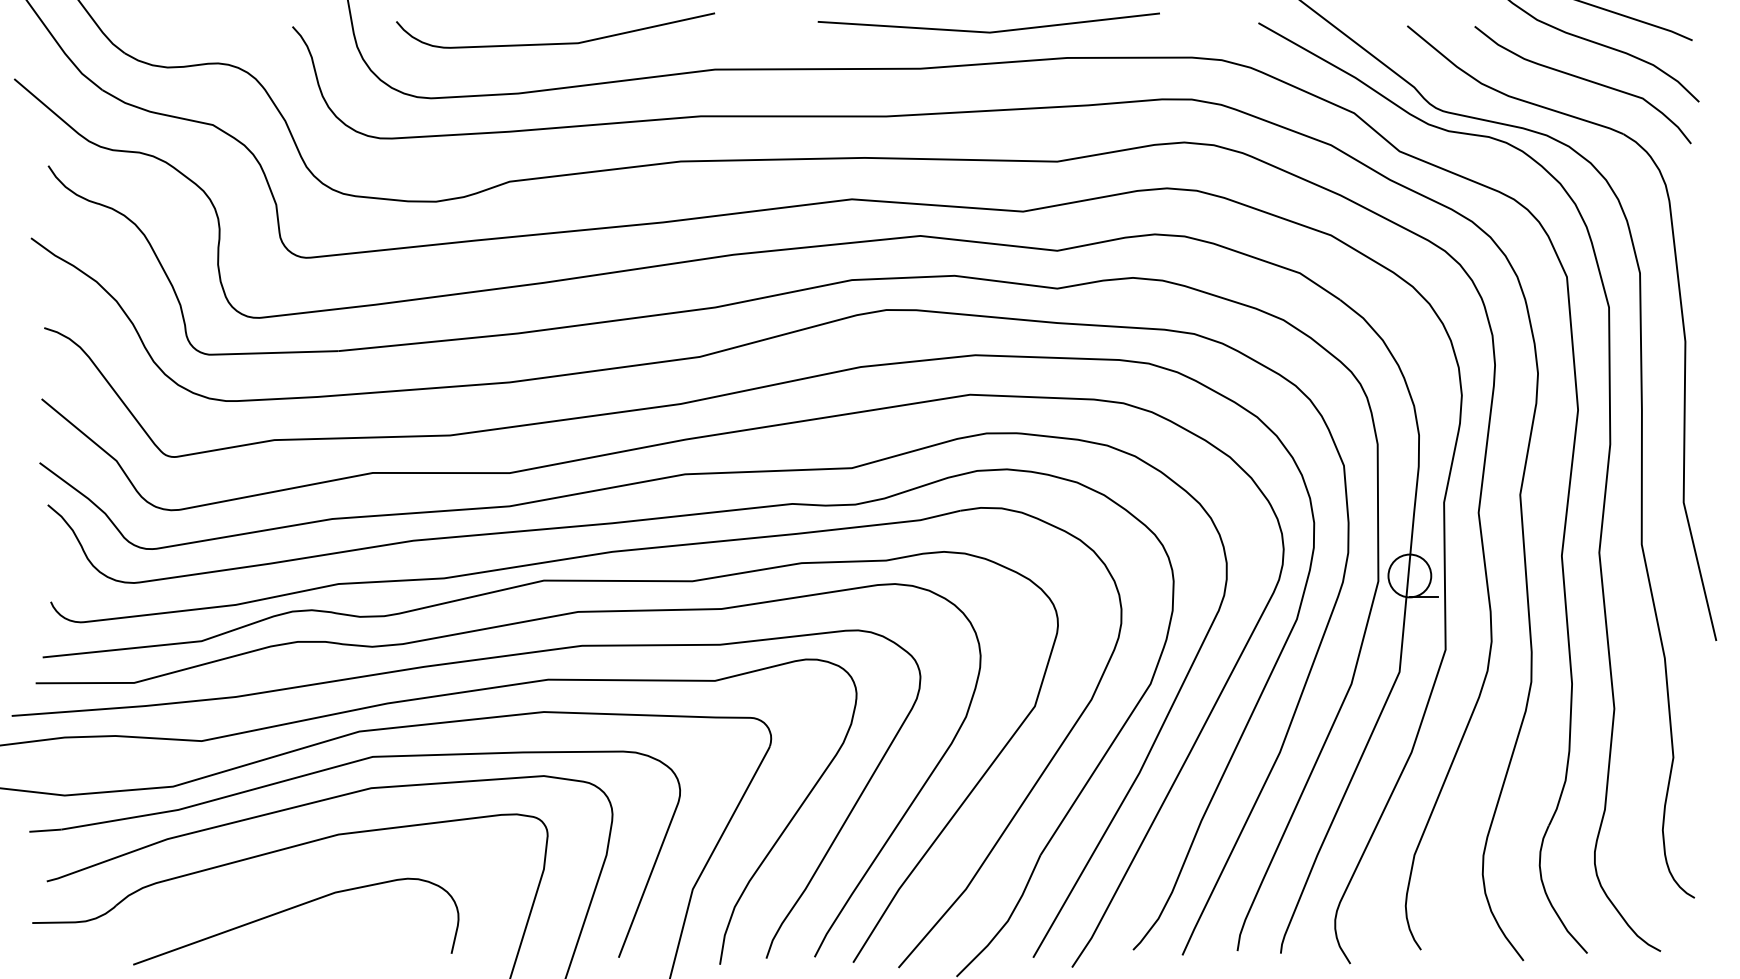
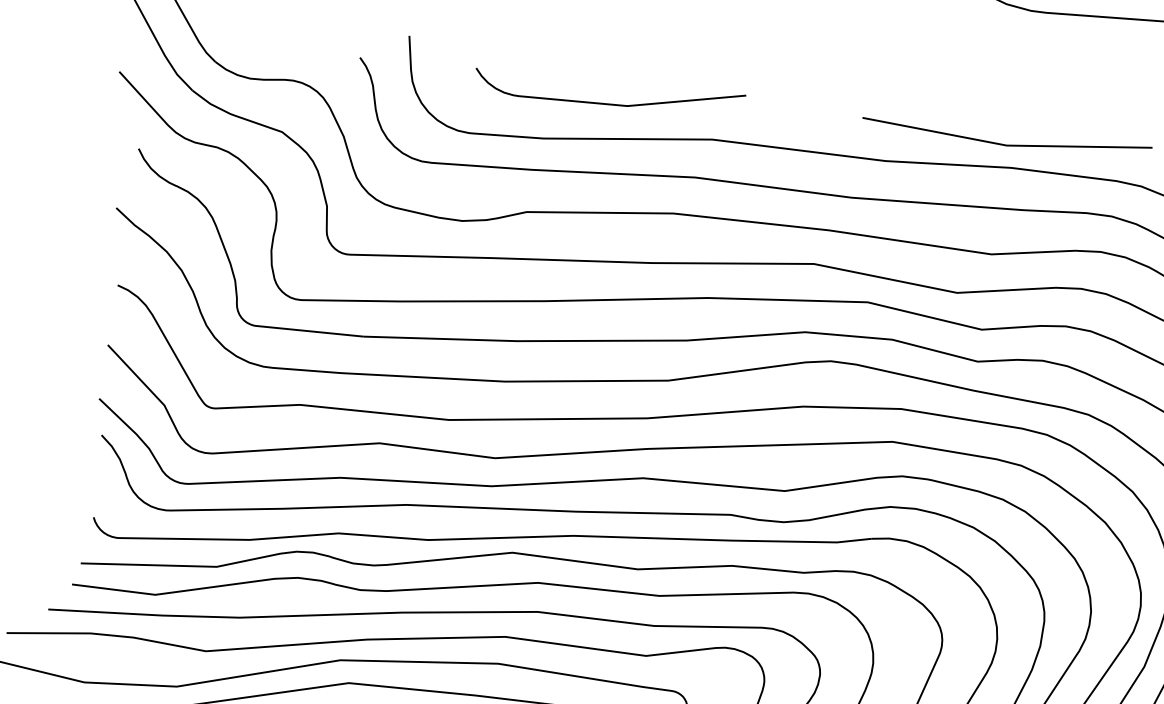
line: (988, 31) -> (1005, 144), moved
curve: (555, 43) -> (608, 103), moved

